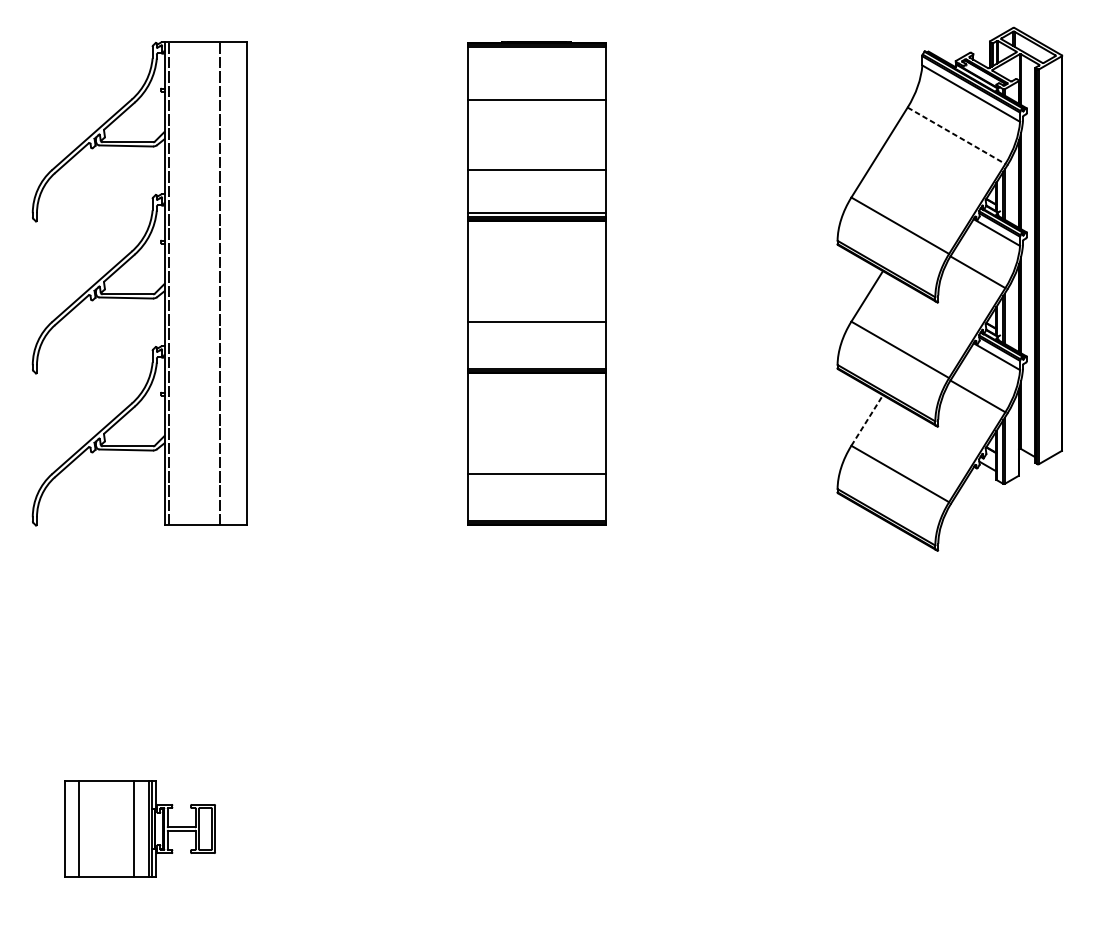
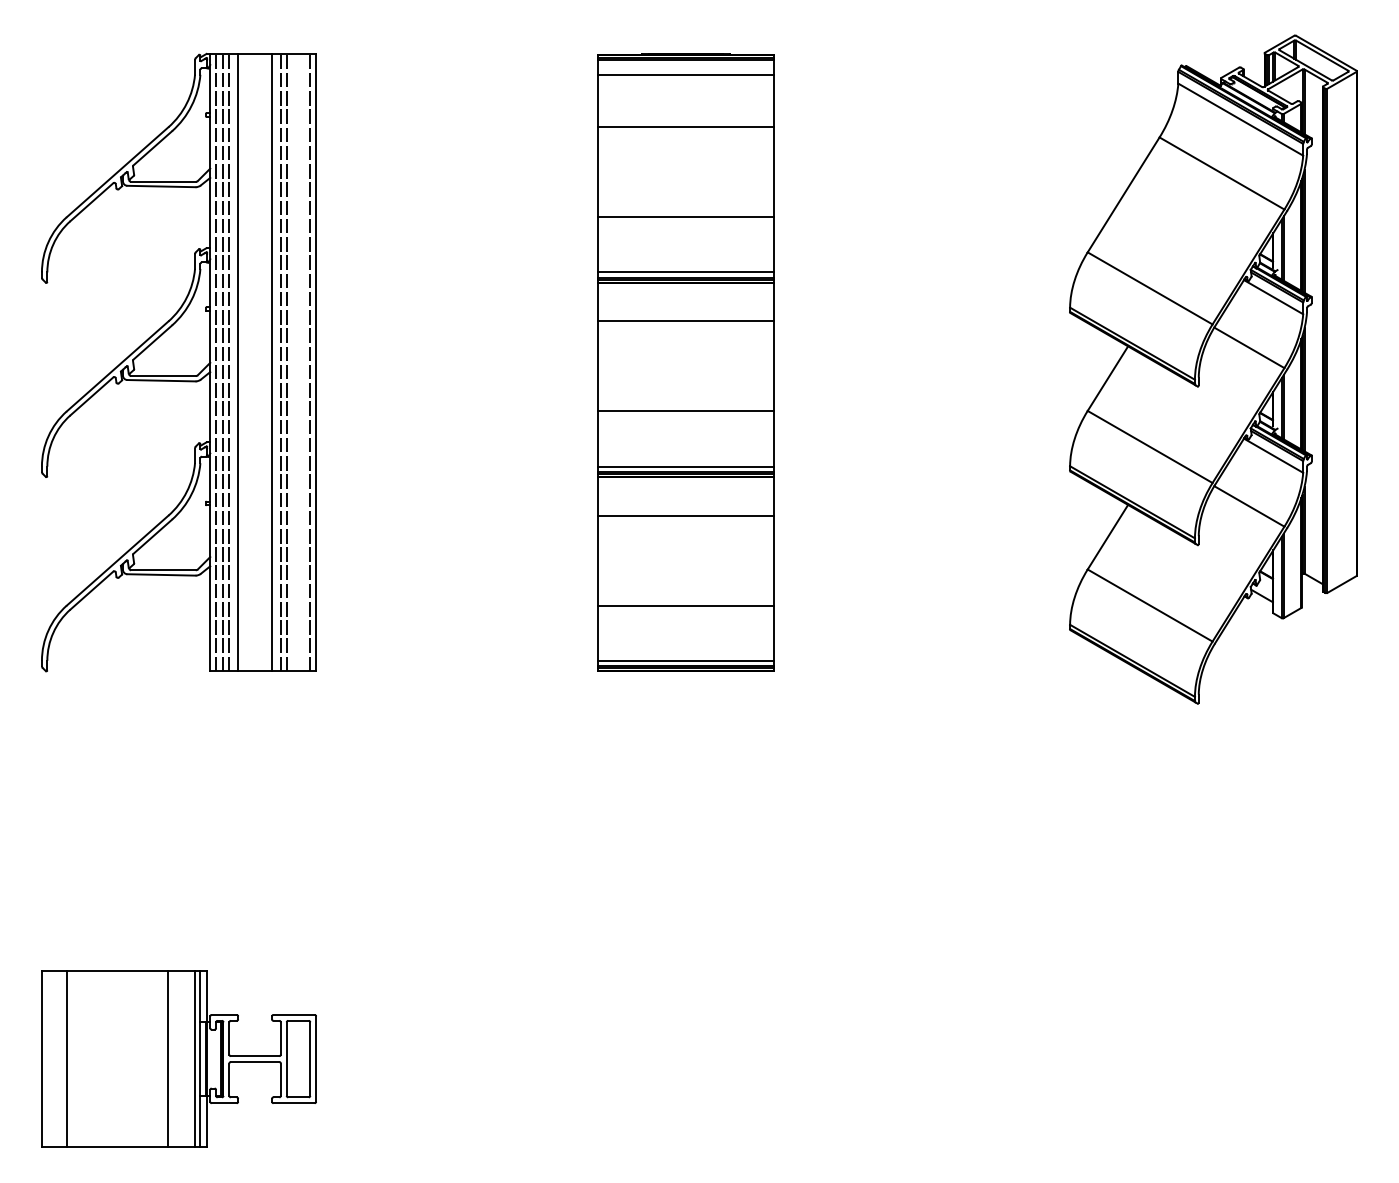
line: (536, 58) -> (685, 74), added
line: (956, 135) -> (1222, 173), dashed -> solid
line: (536, 251) -> (685, 321), added
line: (174, 283) -> (223, 362), added
line: (179, 283) -> (229, 362), added
line: (186, 283) -> (238, 362), added
line: (213, 283) -> (272, 362), added
line: (224, 283) -> (286, 362), added
line: (242, 283) -> (310, 362), added
line: (536, 365) -> (685, 466), added
line: (536, 403) -> (685, 515), added
line: (867, 419) -> (1108, 536), dashed -> solid
line: (536, 517) -> (685, 660), added
part: (139, 828) -> (178, 1058), size x1.43

